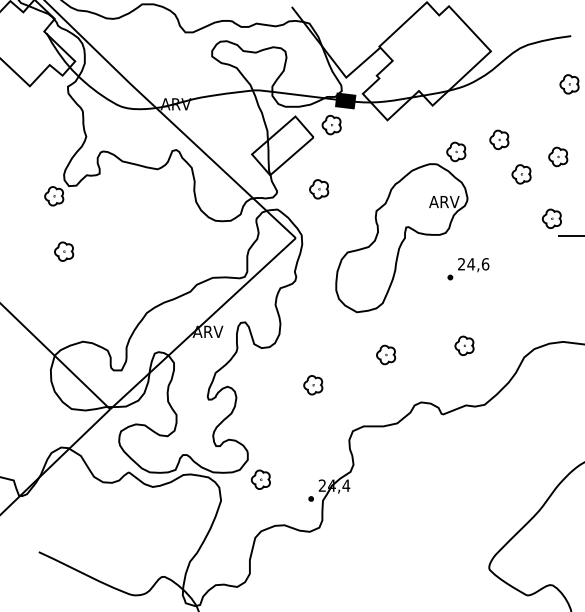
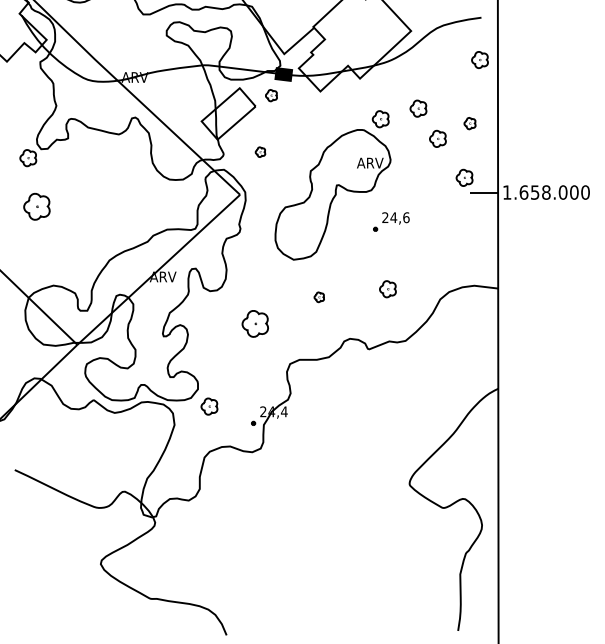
part: (331, 124) -> (271, 95), size x0.7
part: (557, 156) -> (469, 123), size x0.7
part: (319, 189) -> (260, 152), size x0.6
part: (63, 251) -> (36, 206), size x1.6
part: (386, 355) -> (319, 297), size x0.6
part: (313, 384) -> (255, 323), size x1.6

